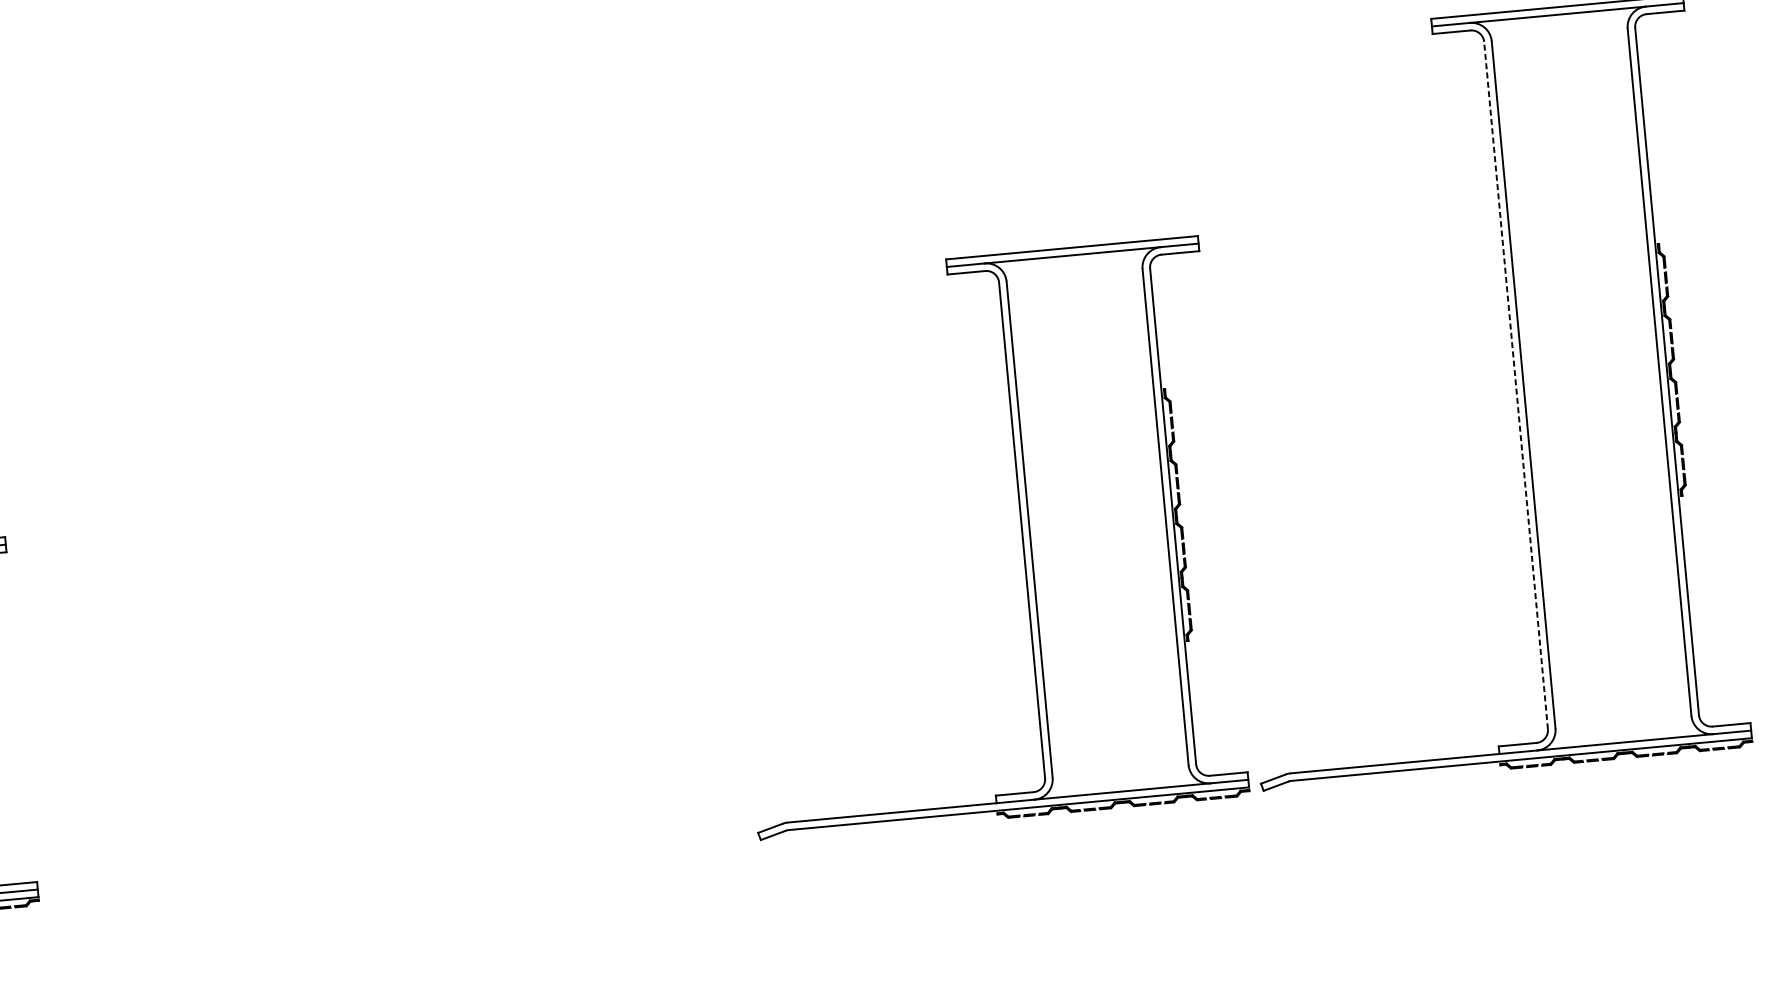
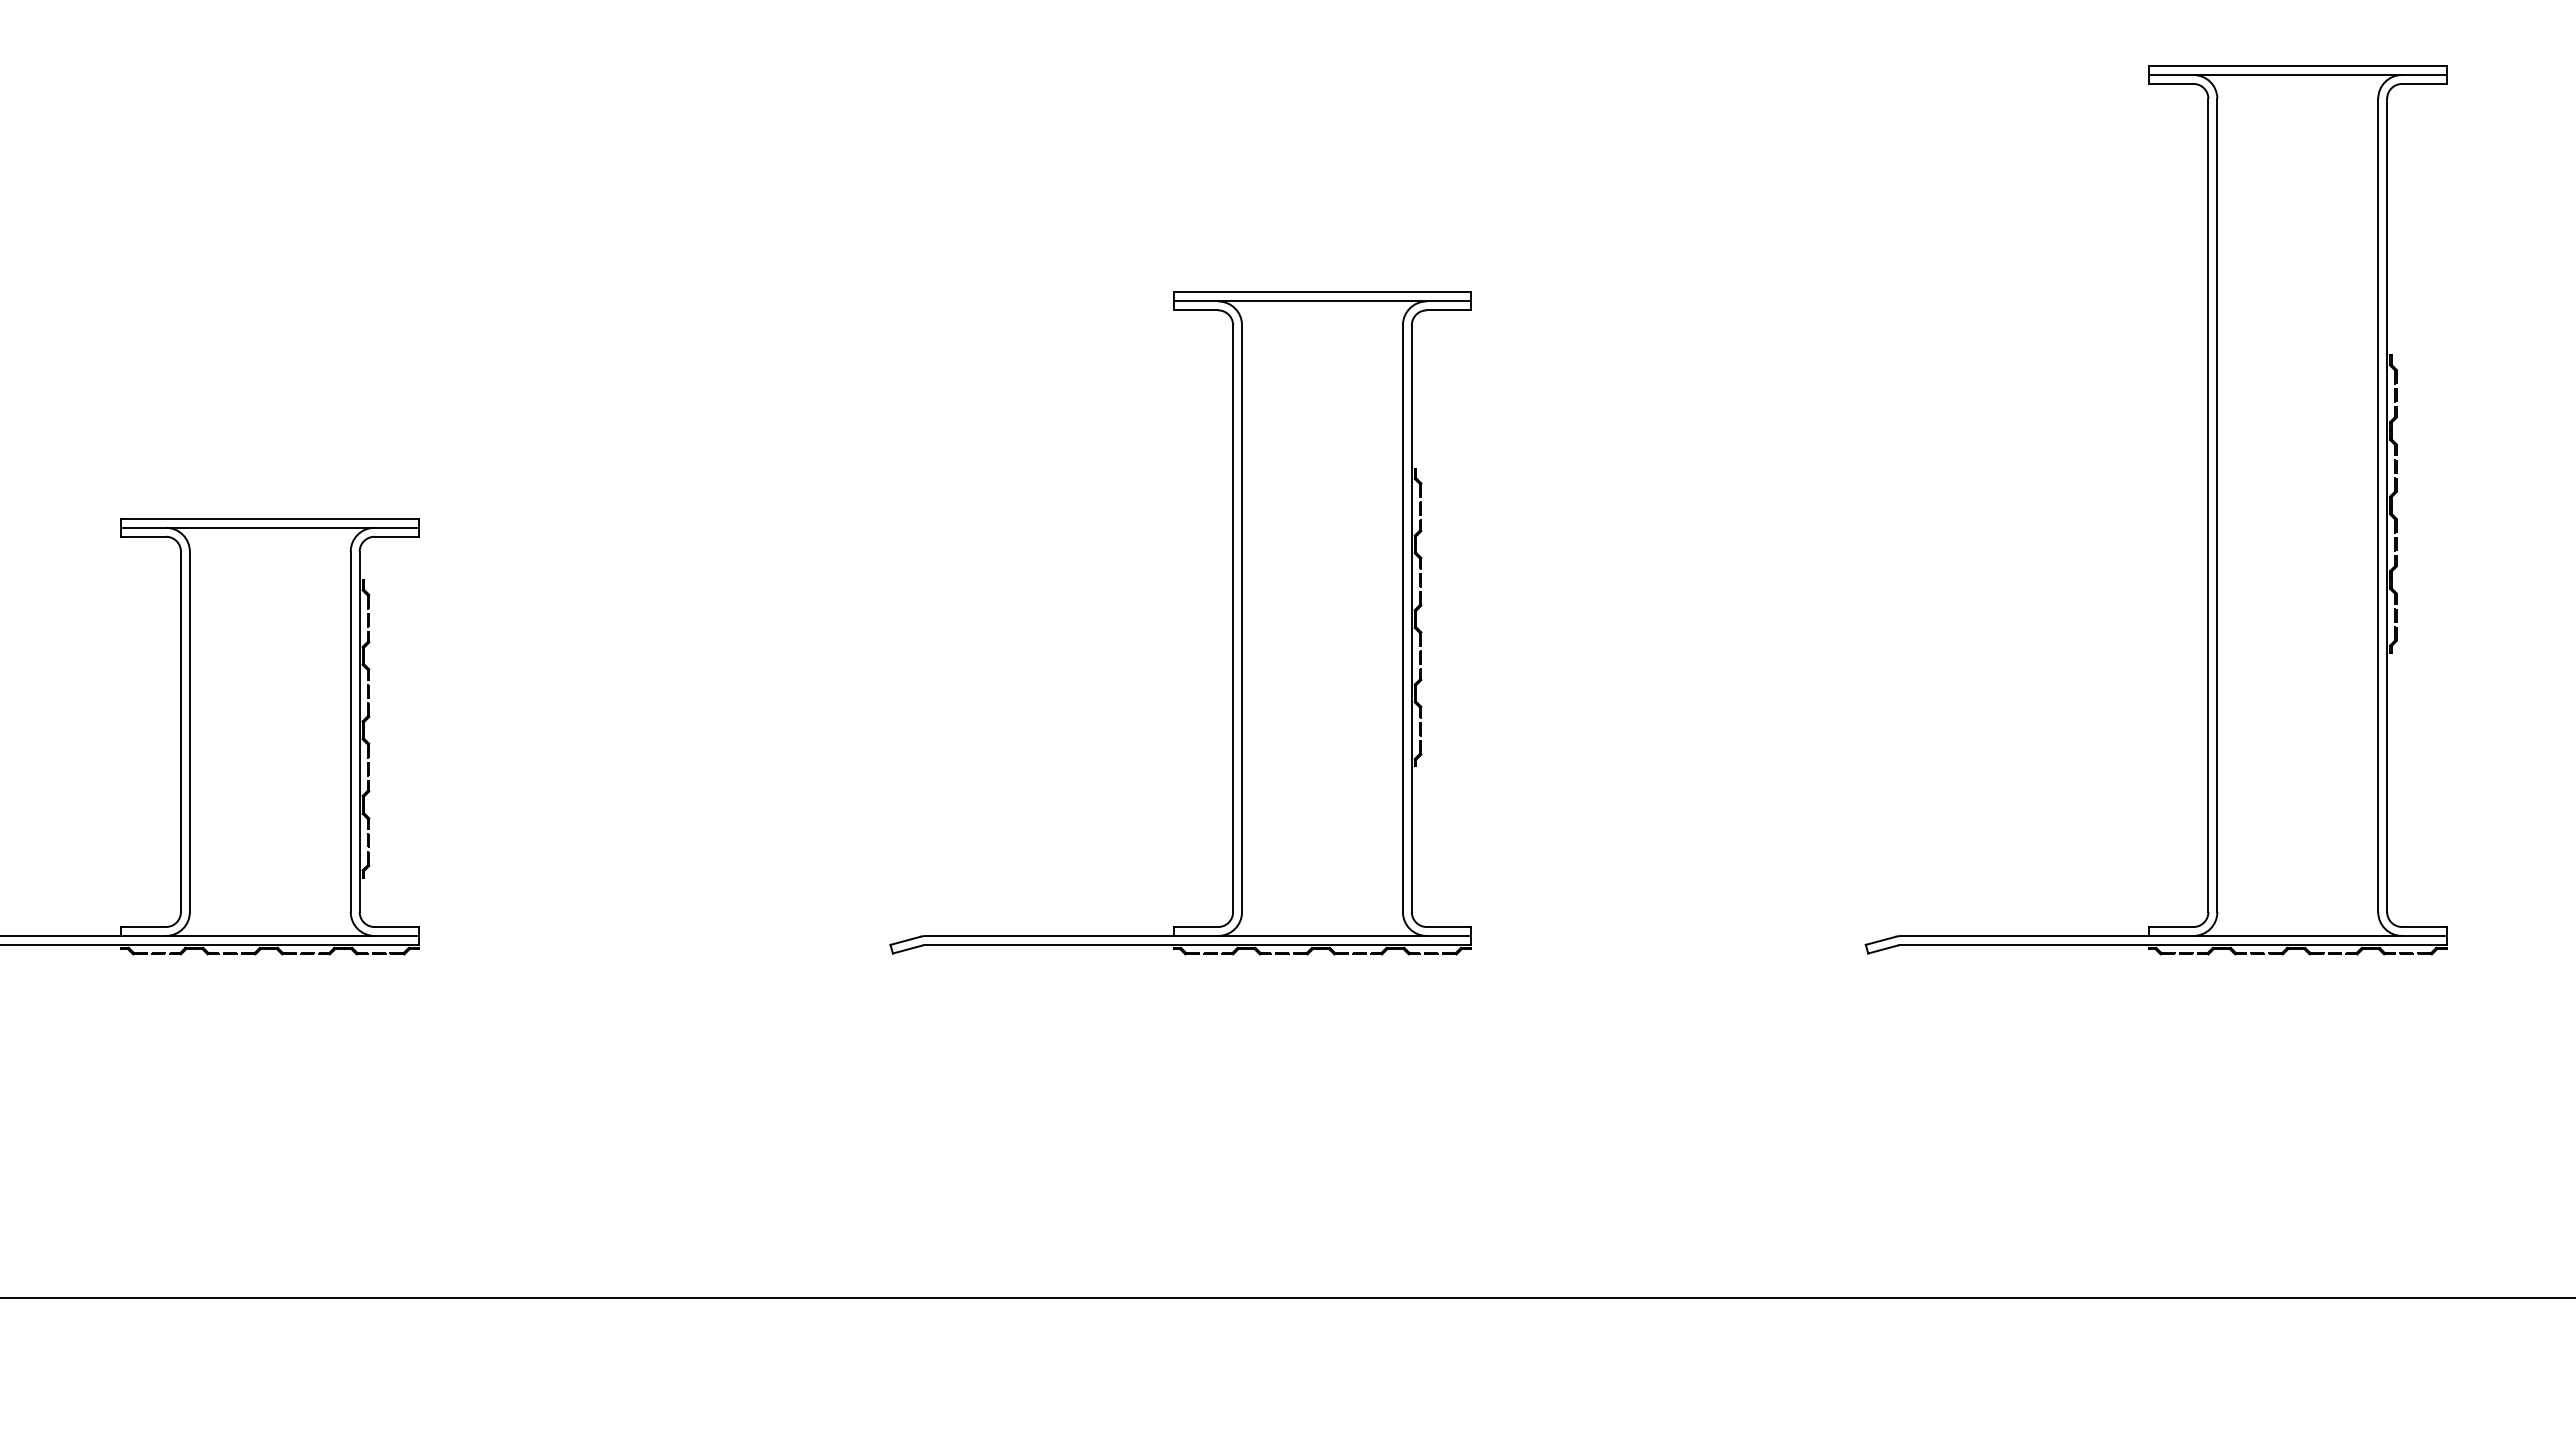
line: (1516, 385) -> (2208, 505), dashed -> solid
part: (1021, 534) -> (1232, 623), moved

